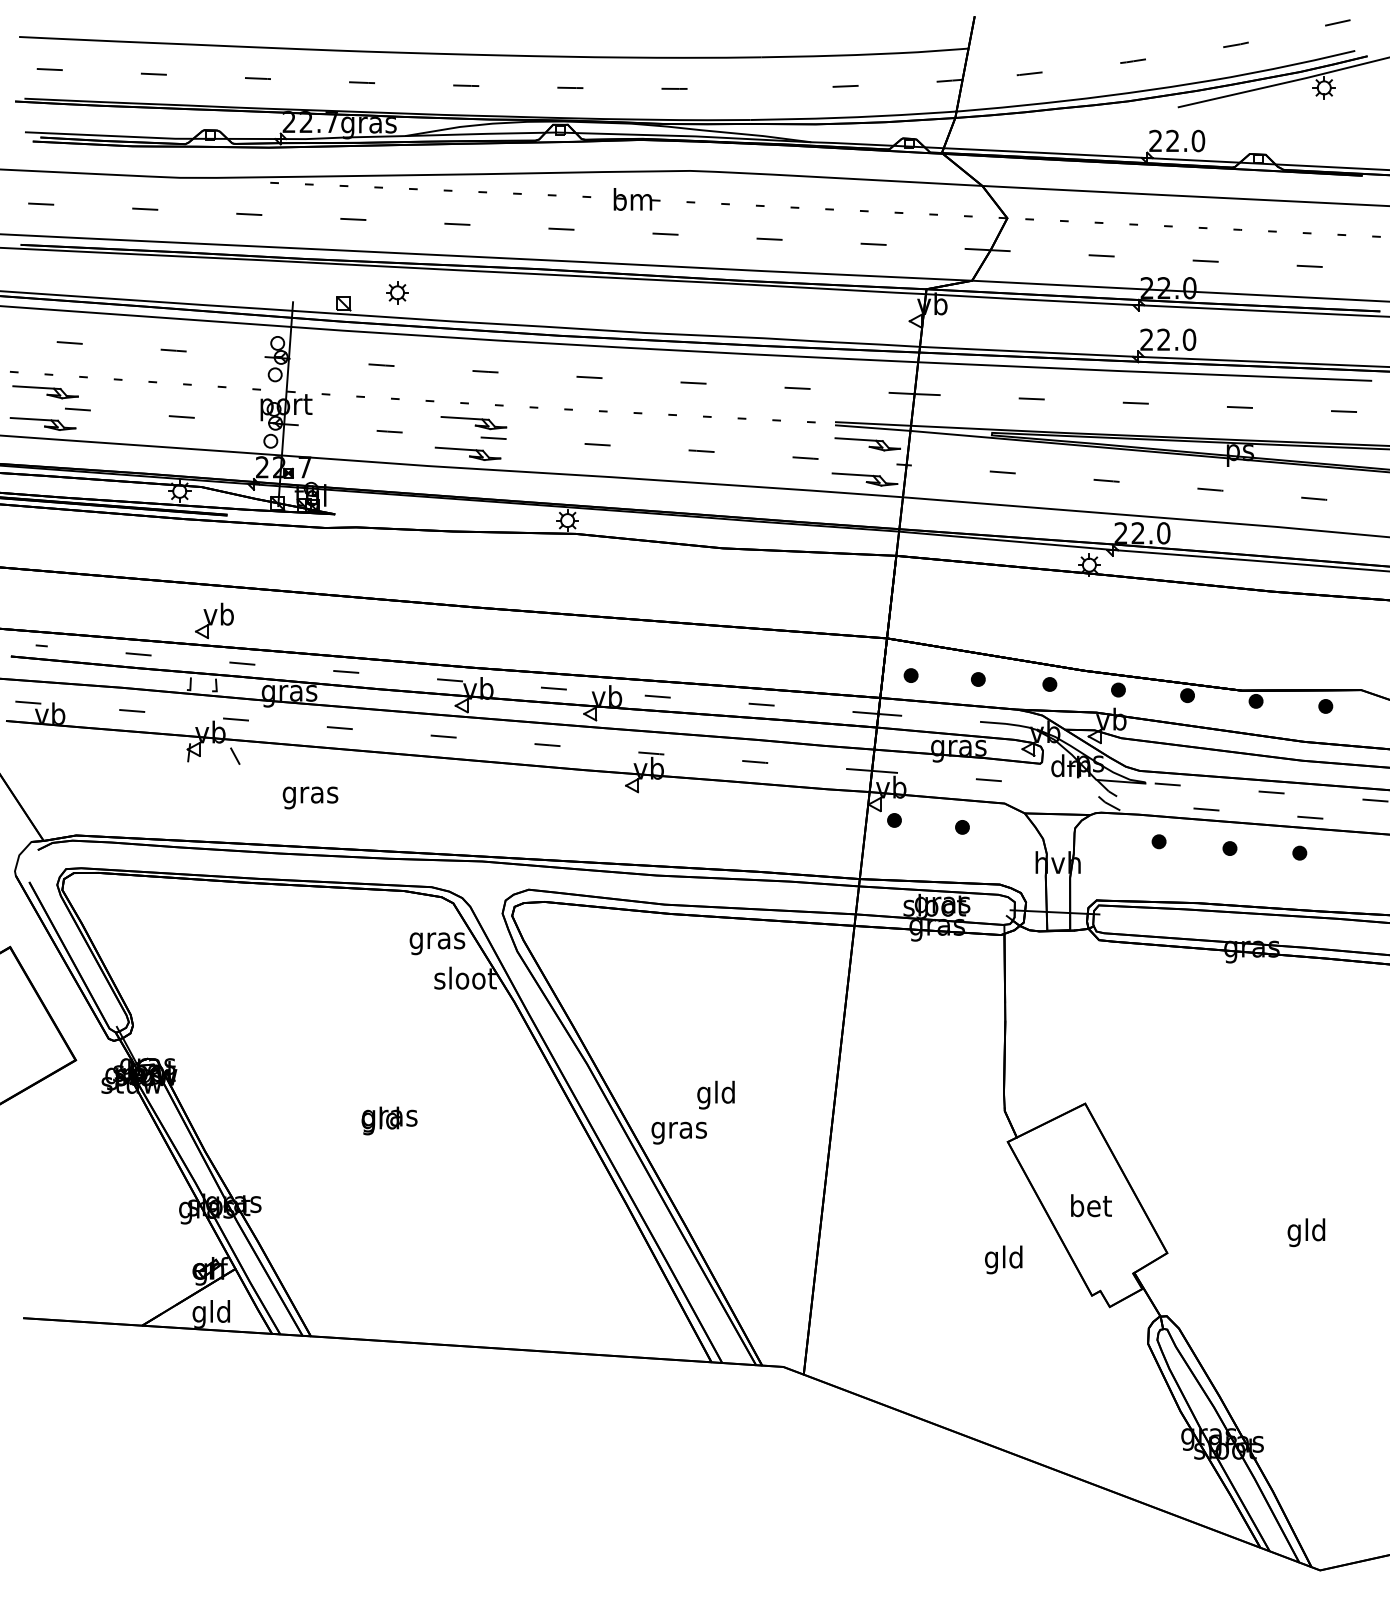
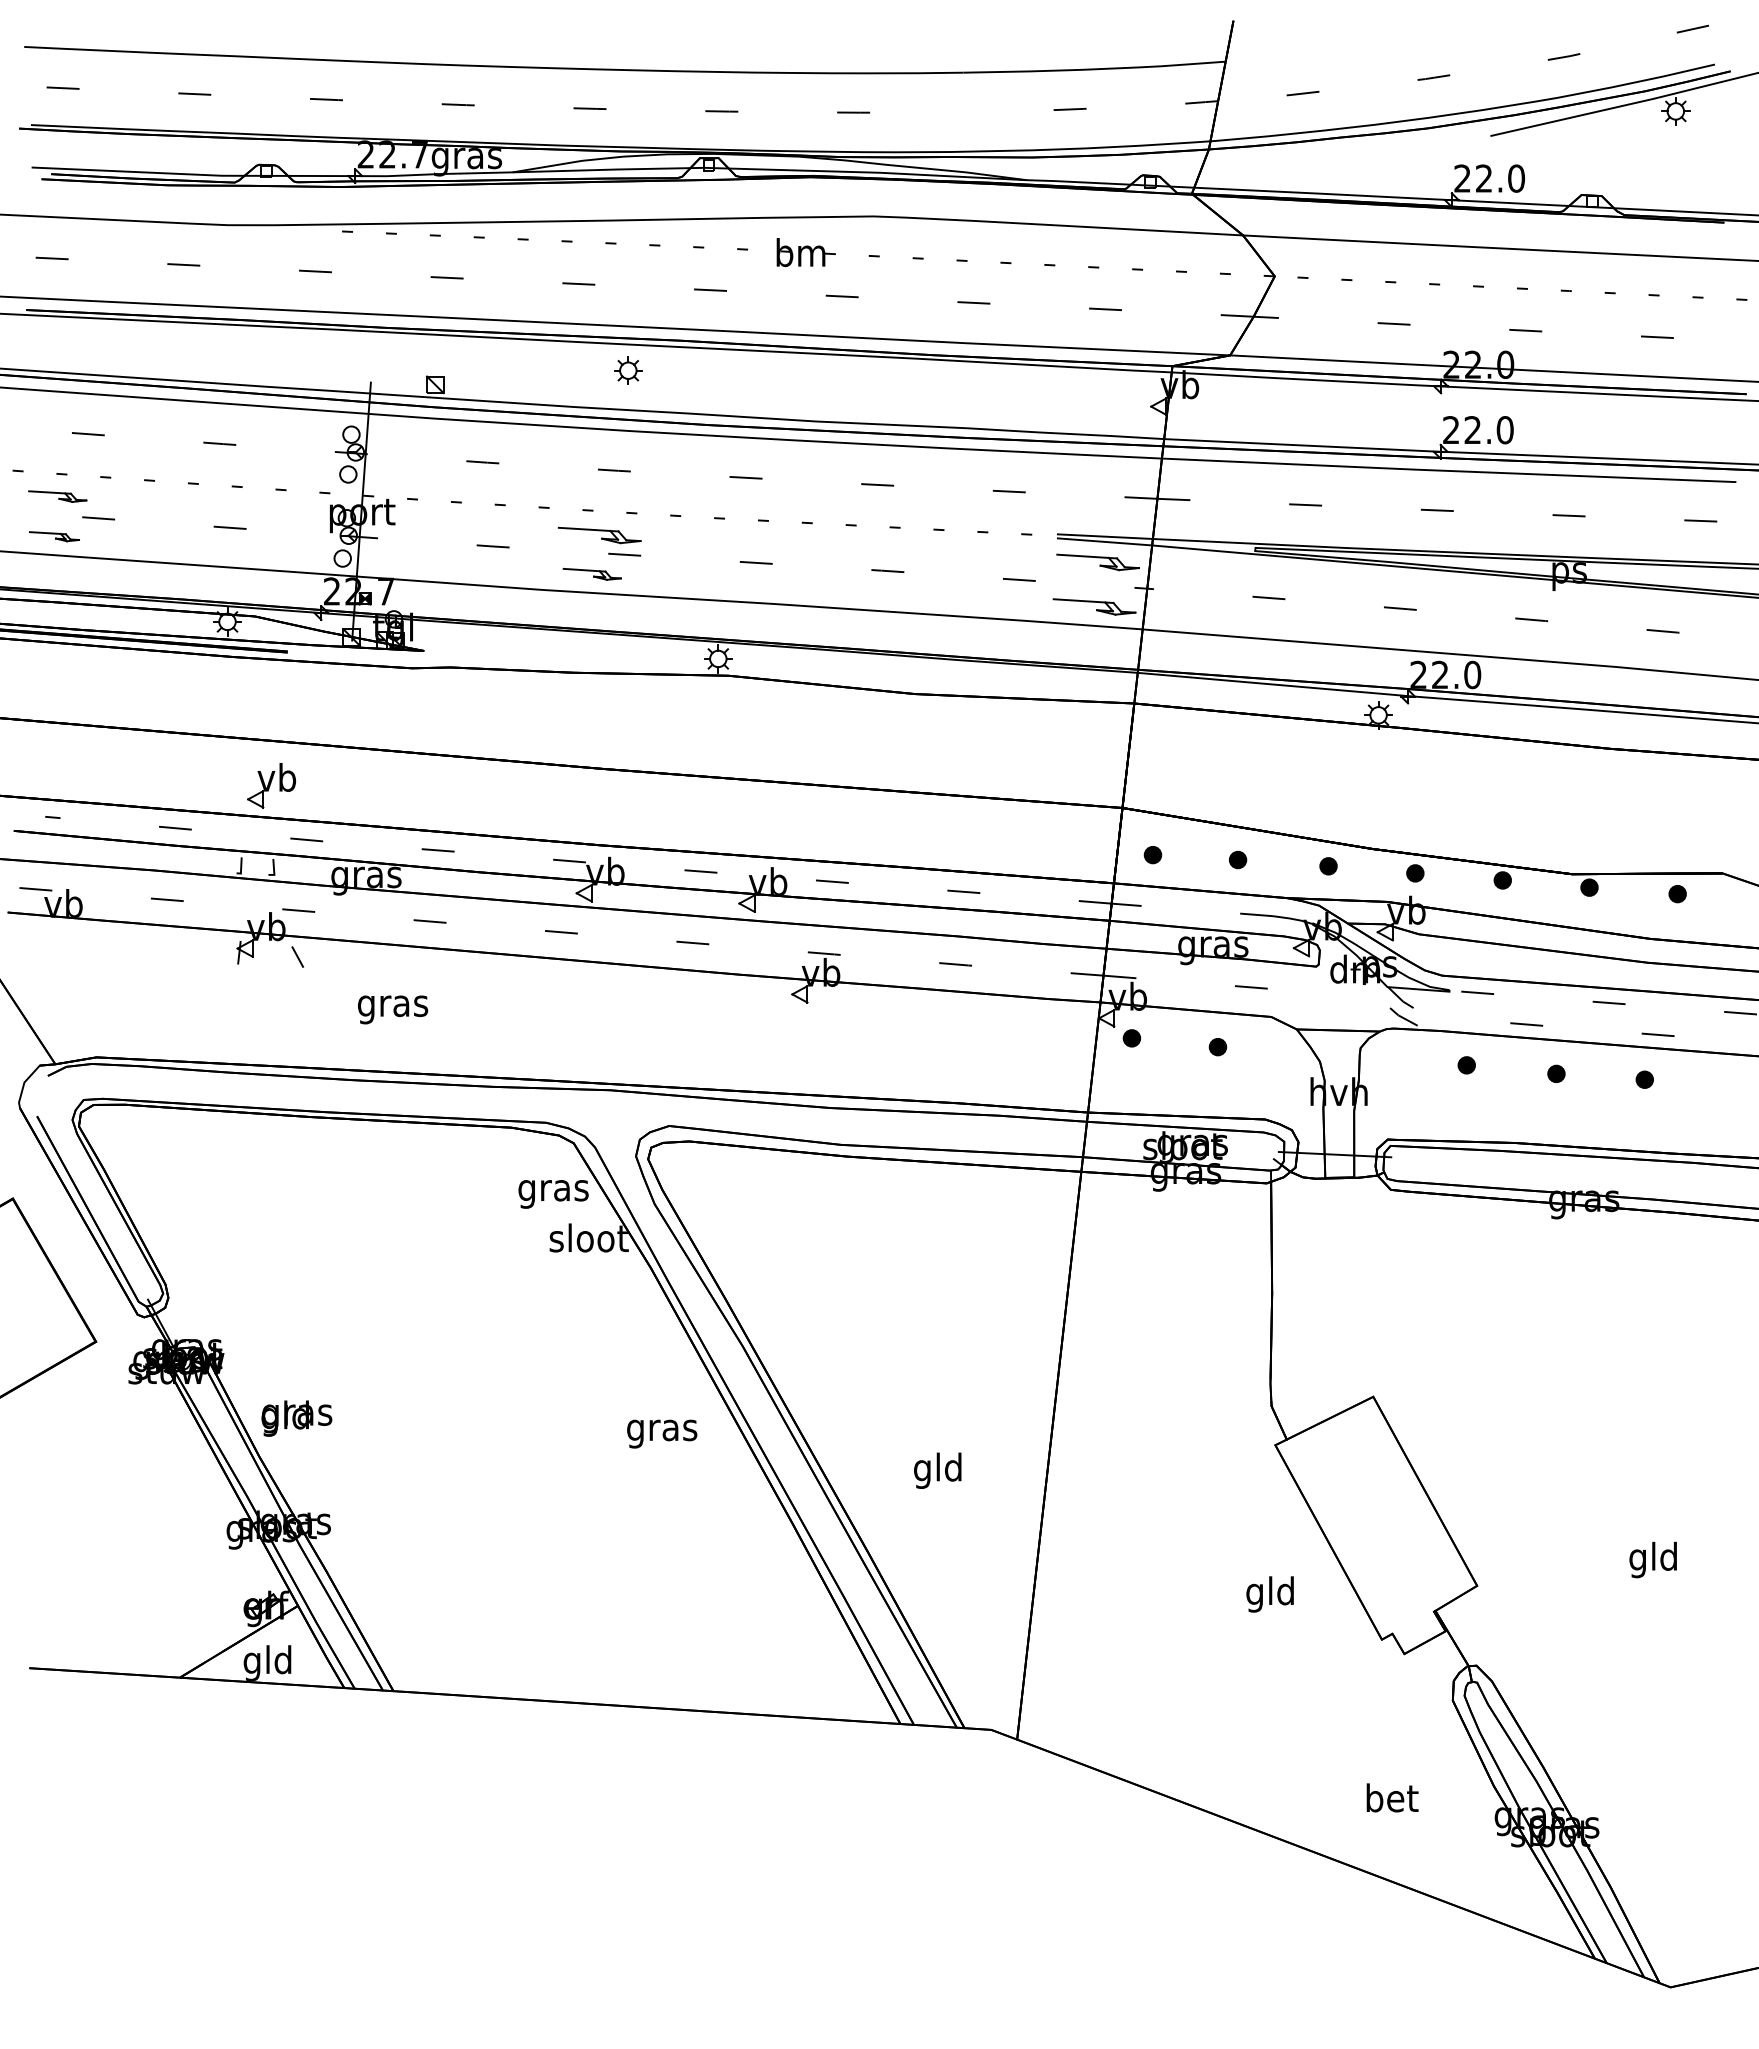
part: (397, 292) -> (628, 370), moved
part: (45, 392) -> (57, 496), size x0.7
part: (42, 423) -> (53, 536), size x0.6
part: (467, 453) -> (591, 574), size x0.7
text: (715, 1094) -> (937, 1469), moved
text: (389, 1120) -> (296, 1418), moved
text: (678, 1132) -> (661, 1433), moved
text: (1091, 1205) -> (1392, 1797), moved

